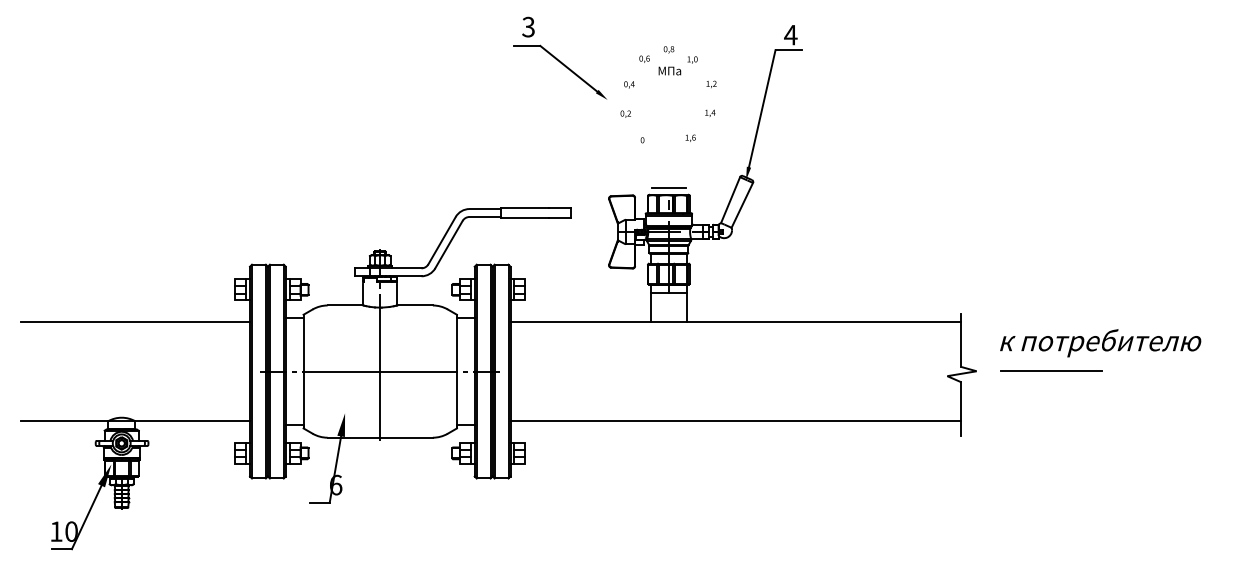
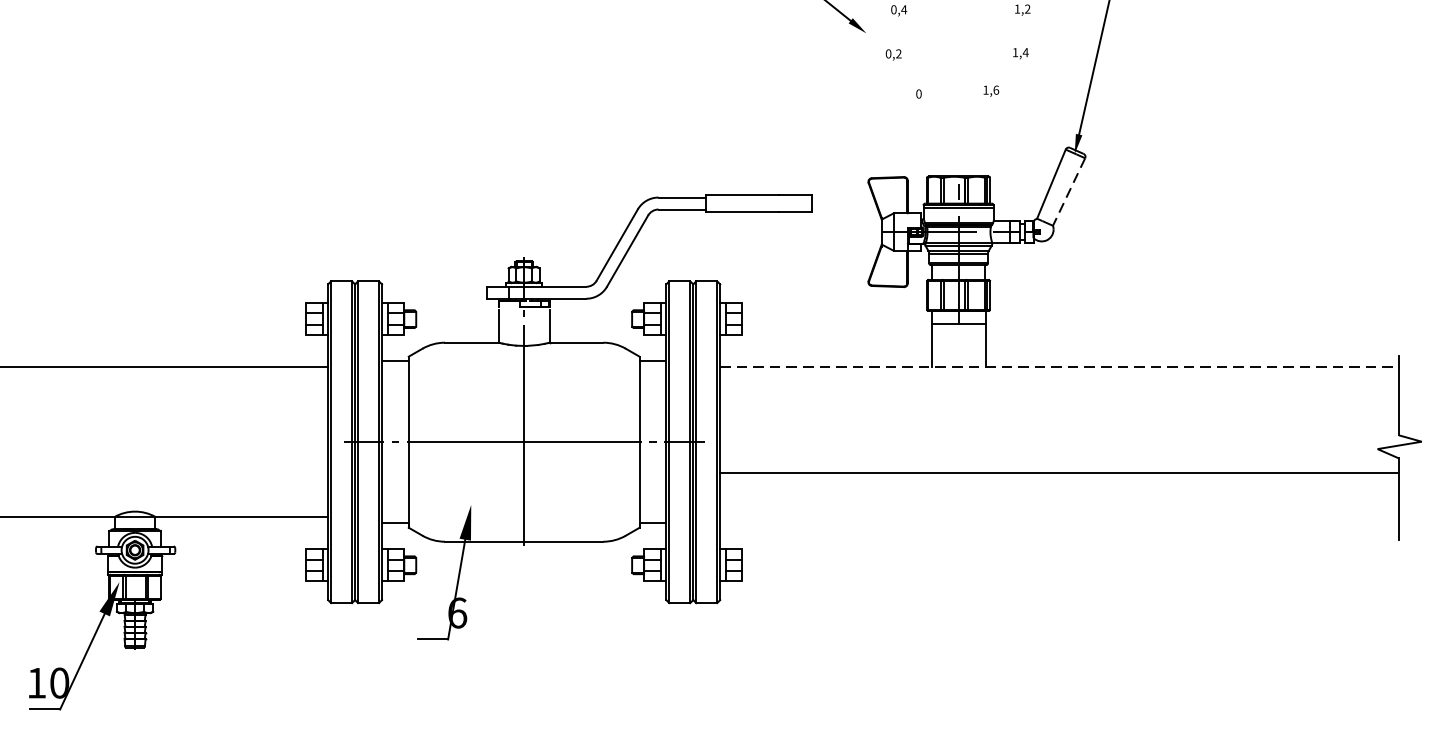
line: (668, 187) -> (957, 165), removed
line: (742, 205) -> (1069, 192), solid -> dashed
line: (736, 321) -> (1060, 366), solid -> dashed
line: (735, 421) -> (1058, 473), moved

